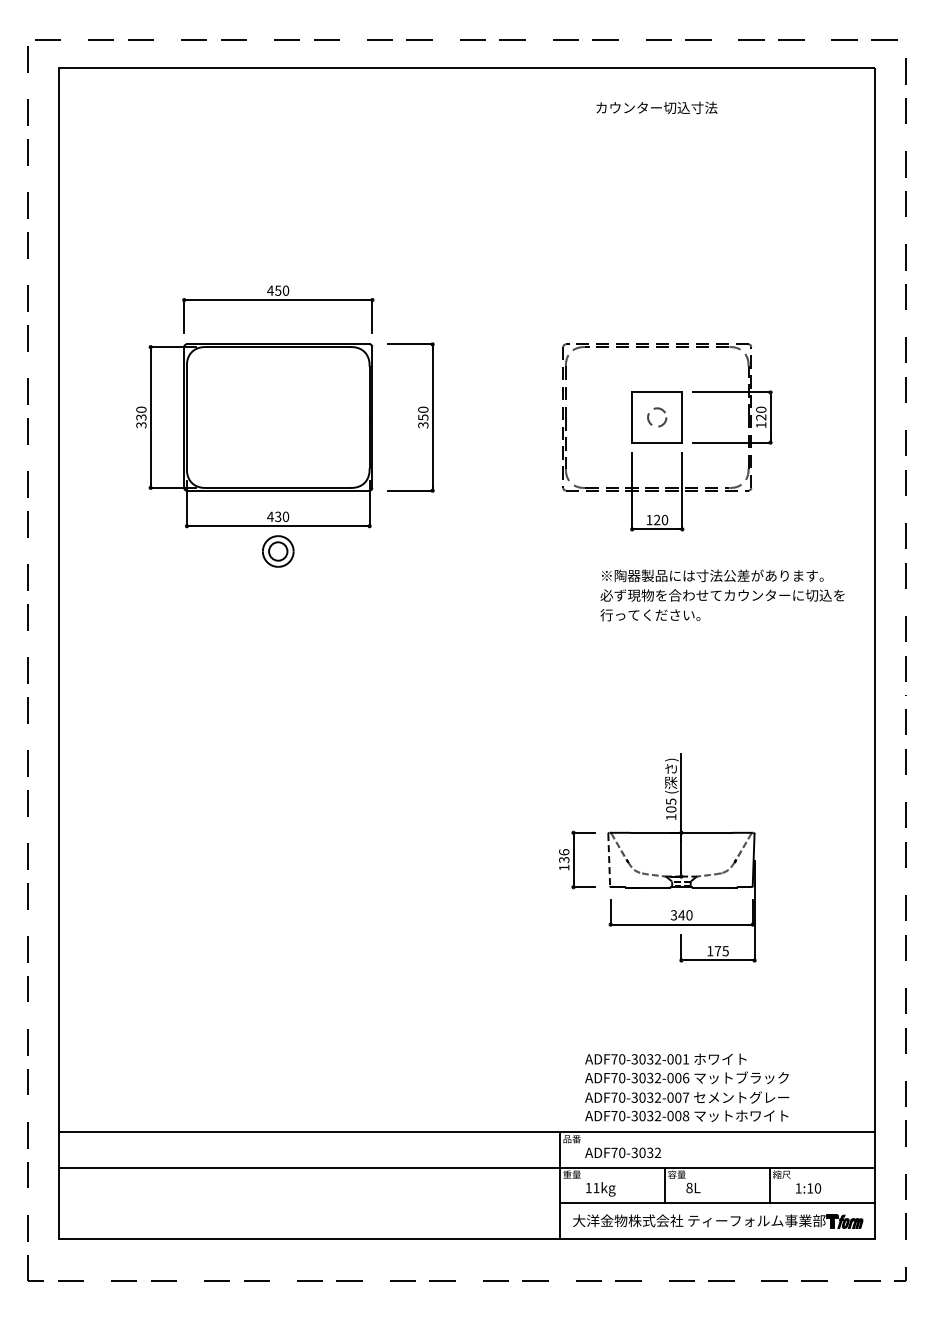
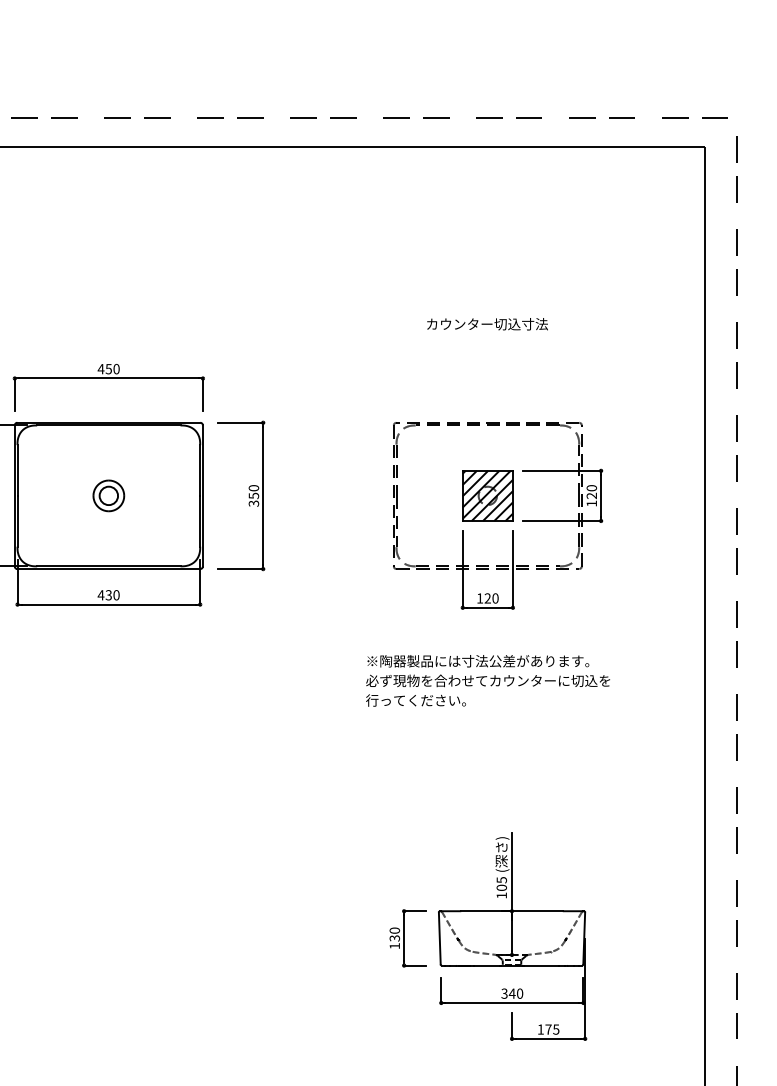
text: (656, 107) -> (487, 323), moved
hatch: (657, 417) -> (488, 495), added
part: (278, 551) -> (109, 495), moved
text: (722, 595) -> (488, 680), moved
text: (564, 852) -> (395, 930), 136 -> 130
line: (609, 860) -> (440, 938), dashed -> solid

